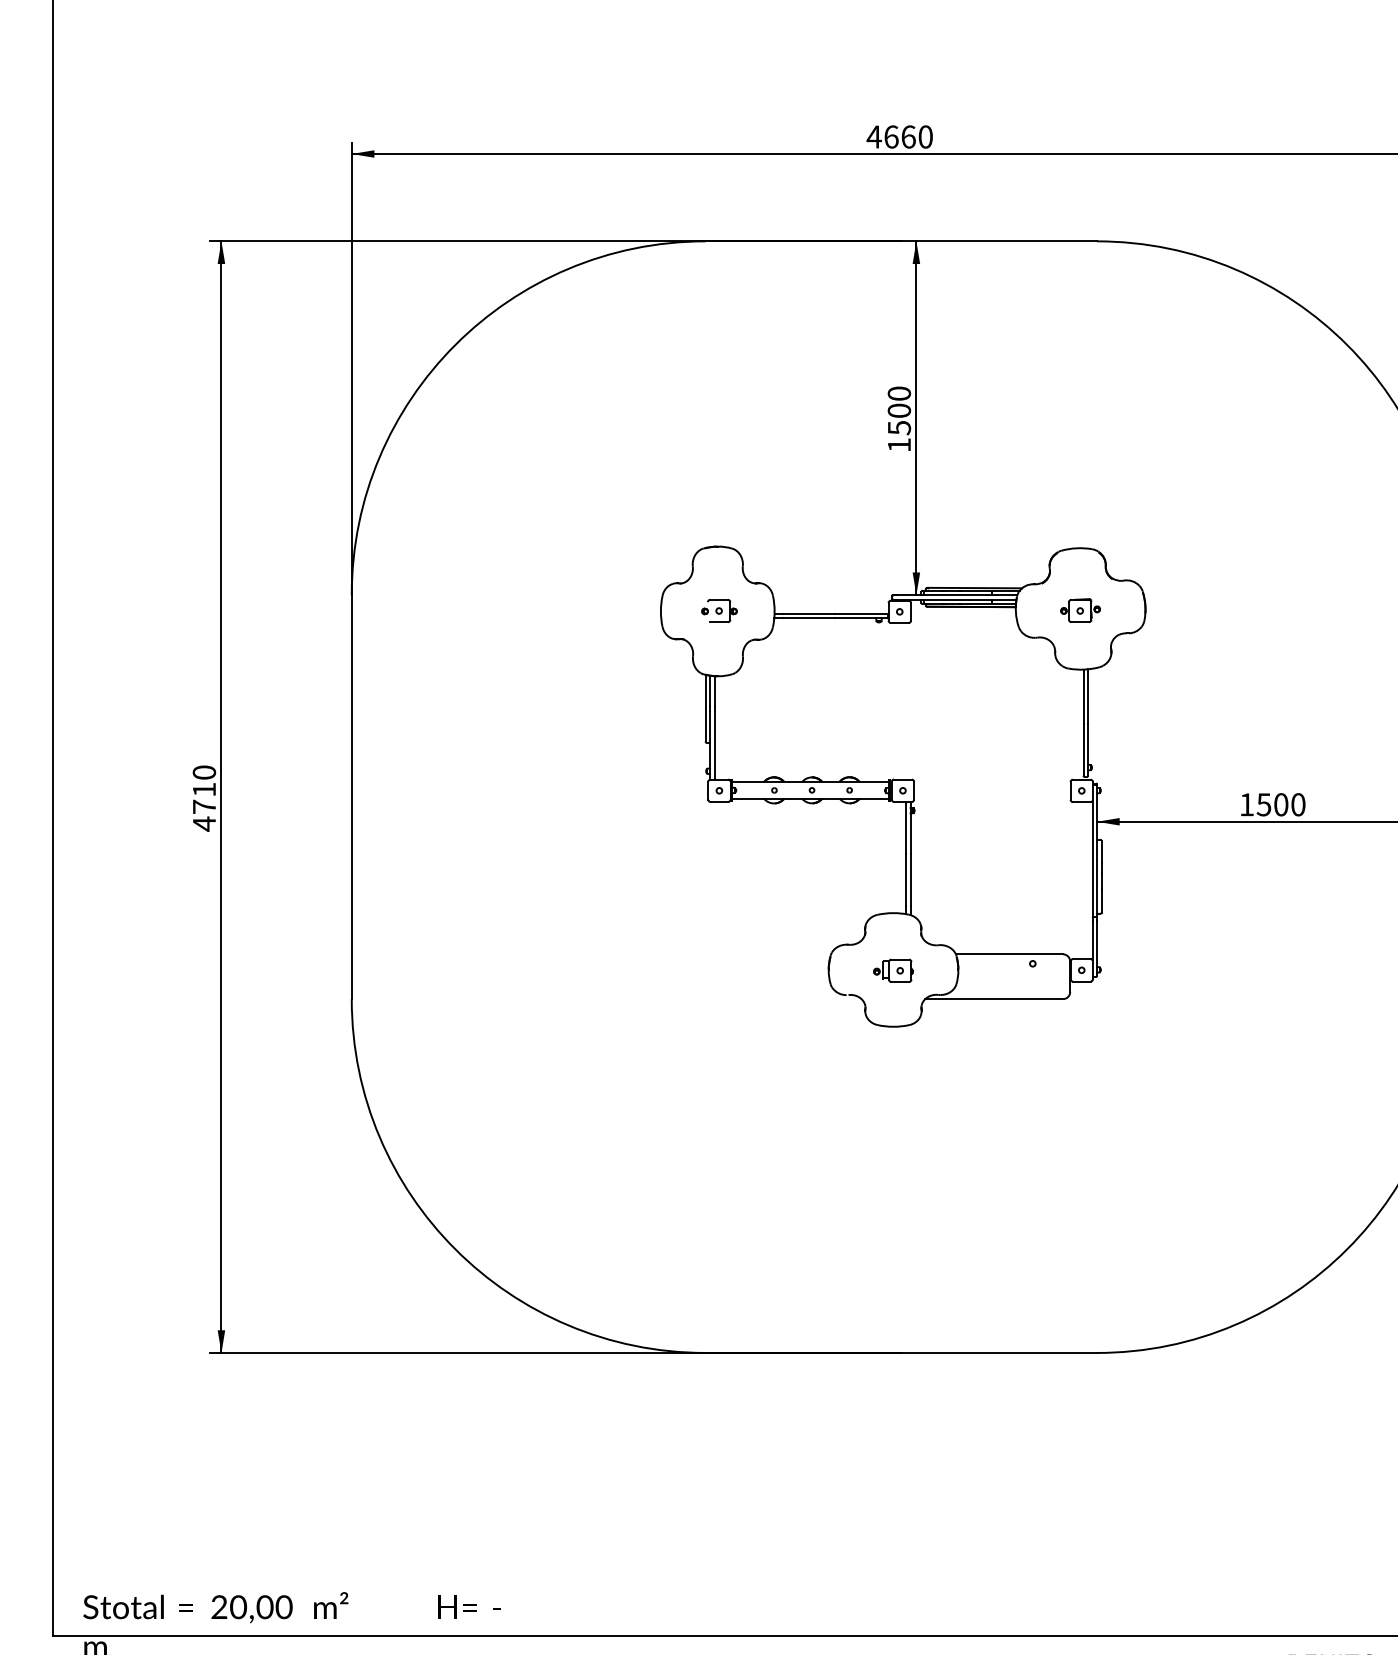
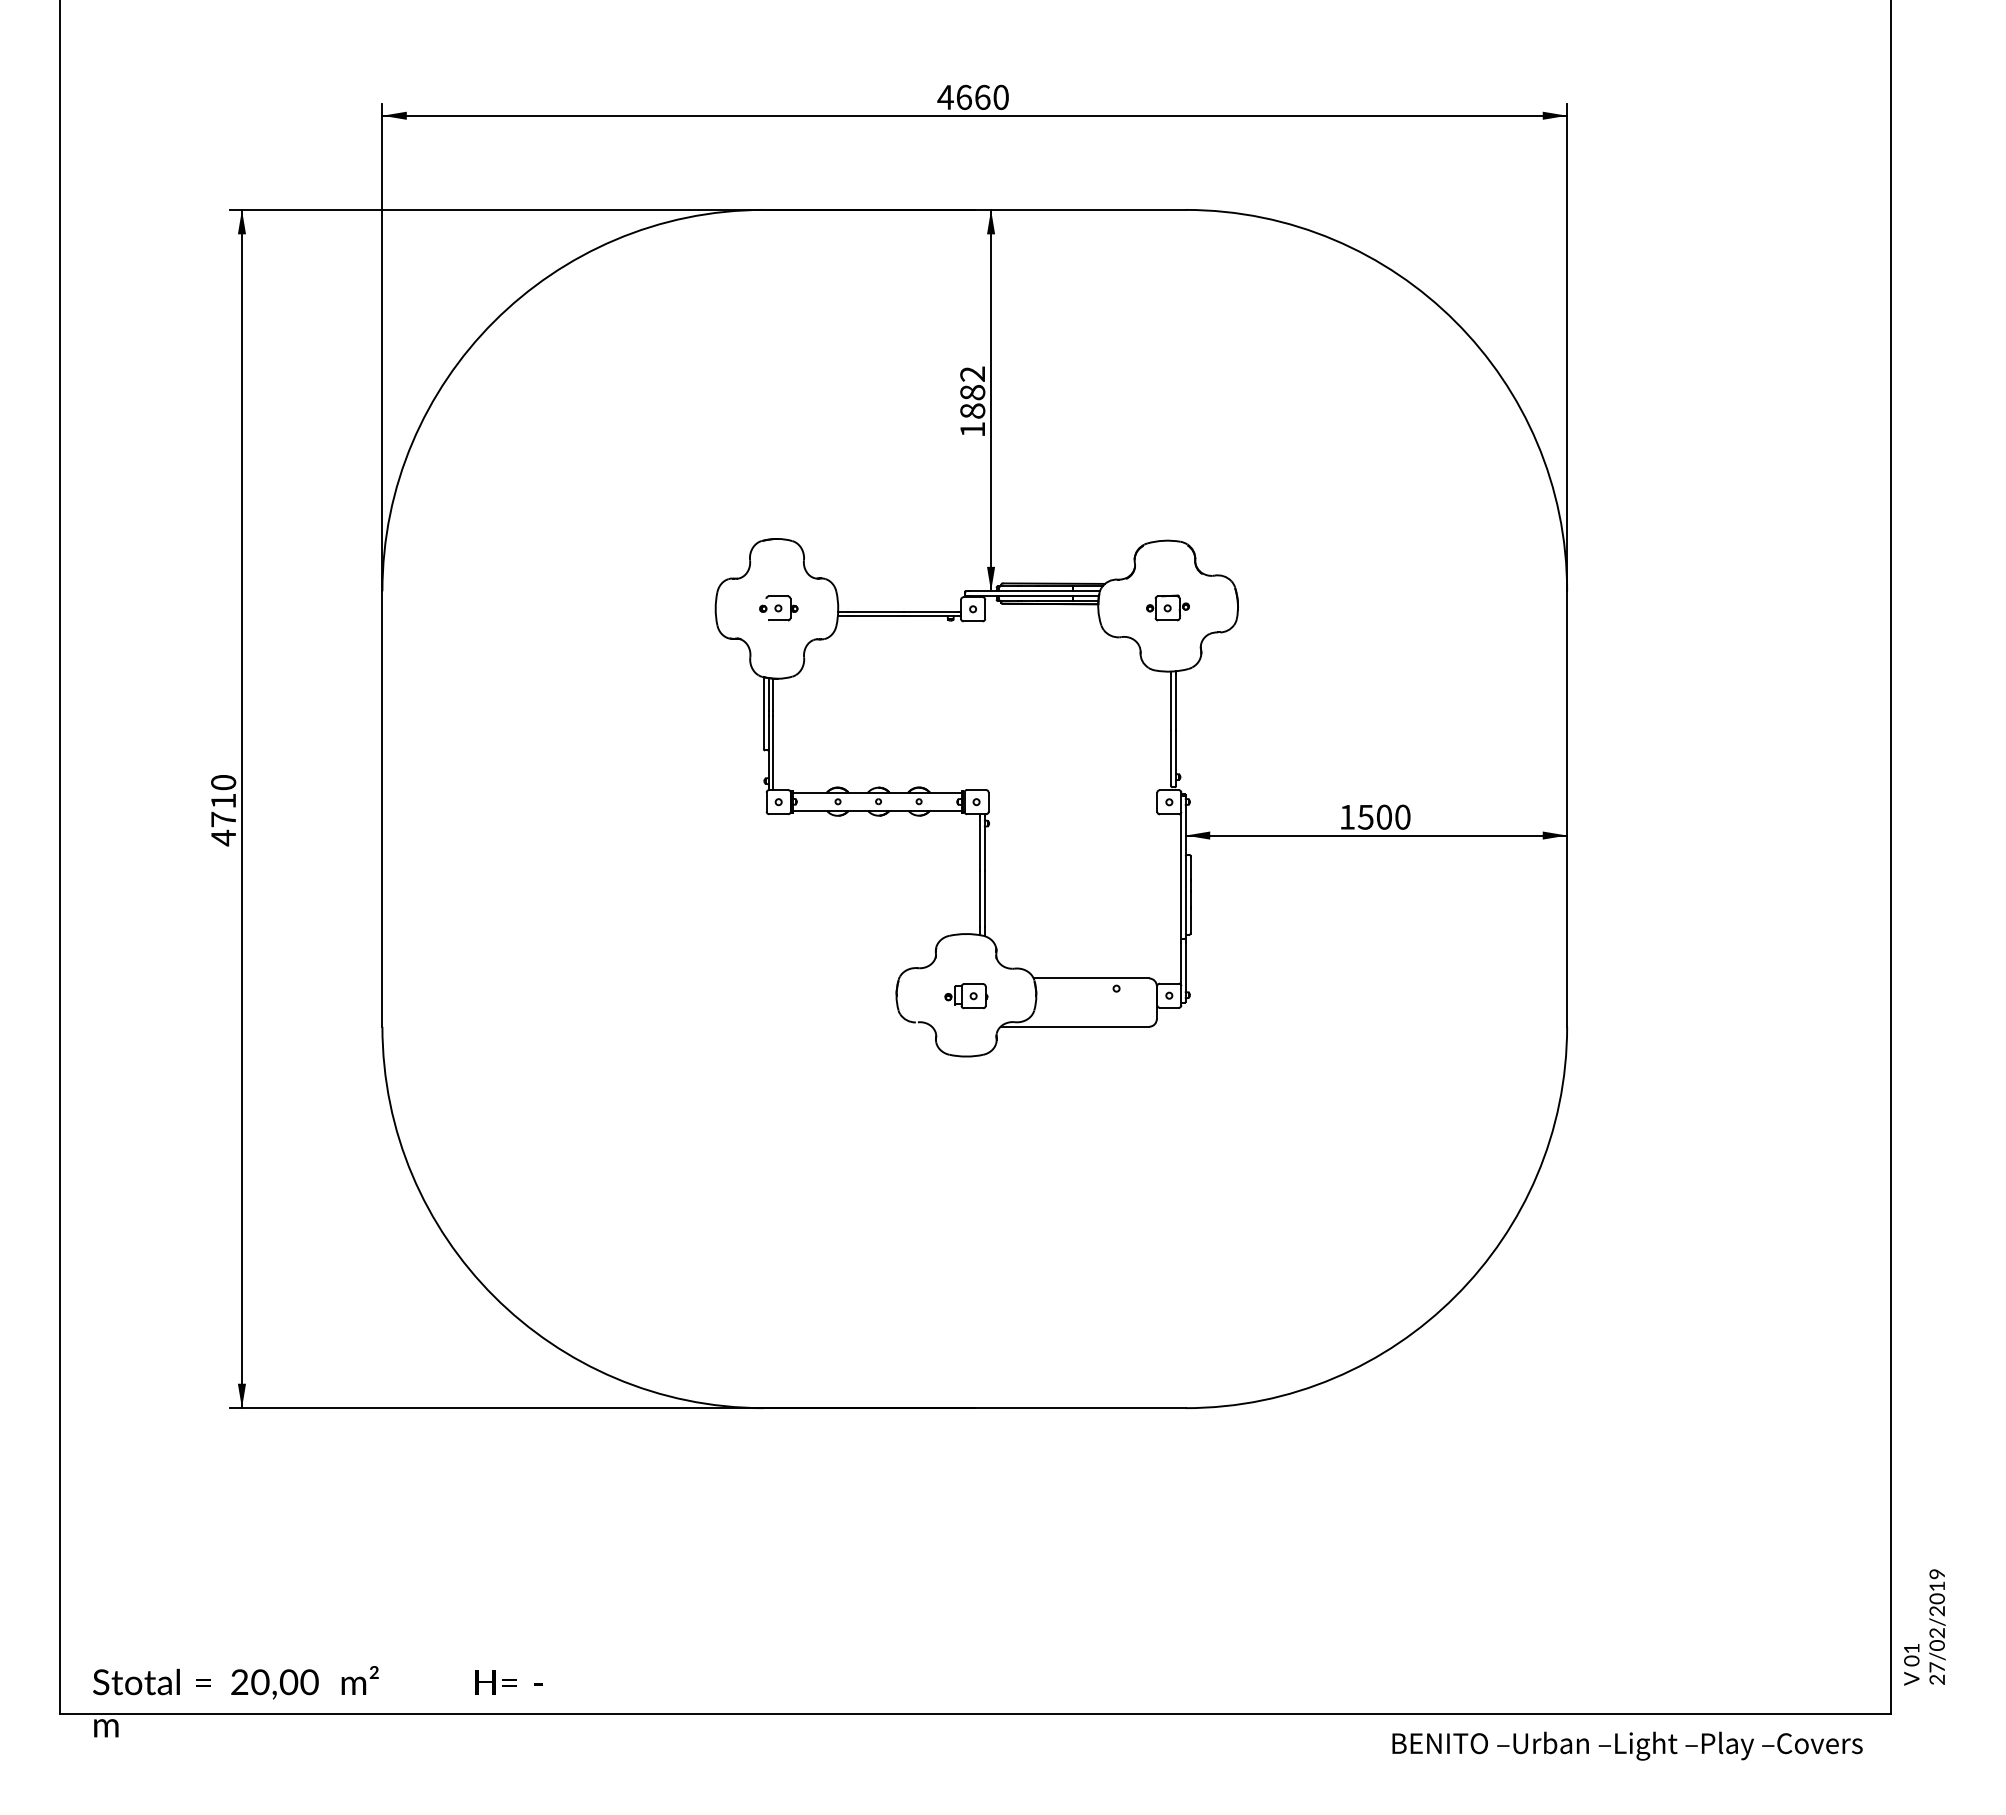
text: (899, 410) -> (972, 392), 1500 -> 1882

